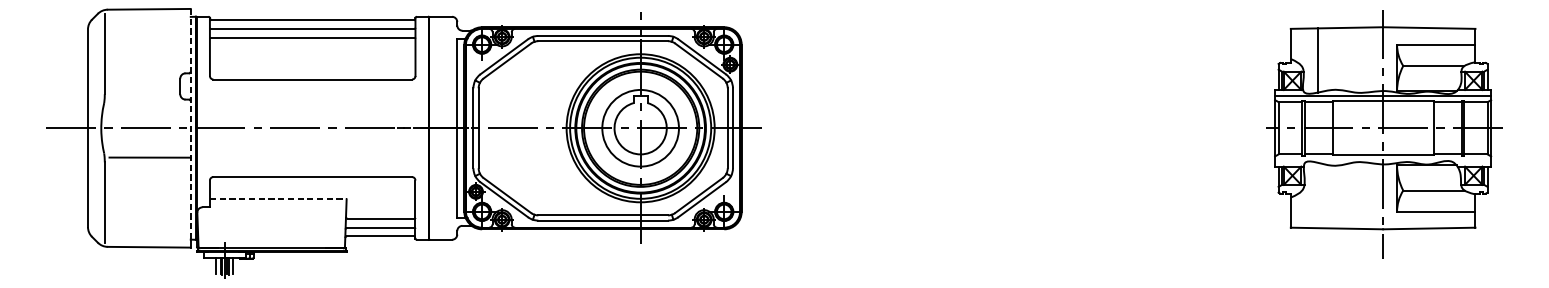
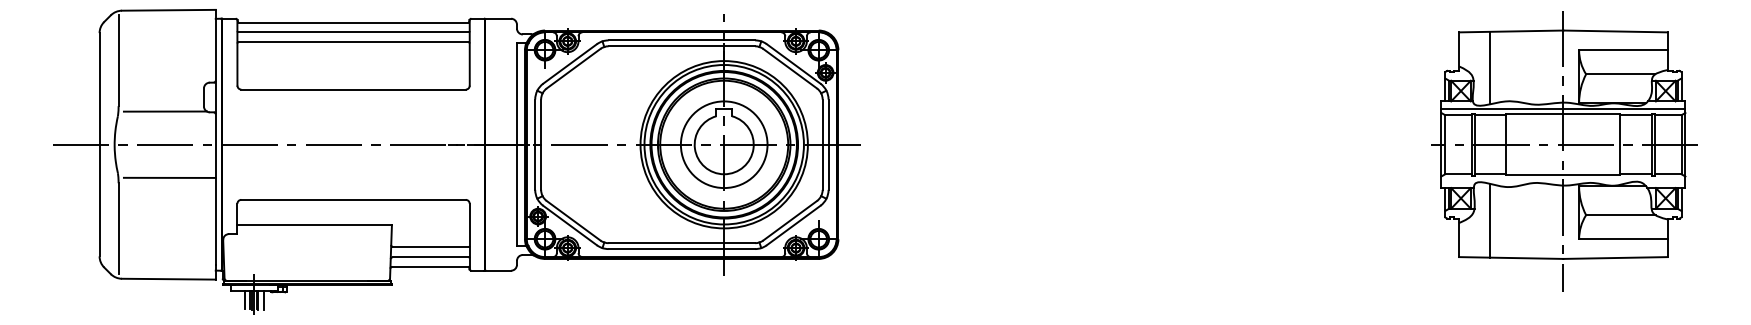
line: (146, 98) -> (165, 111), added
line: (190, 121) -> (215, 137), dashed -> solid
line: (1317, 195) -> (1489, 220), added
line: (279, 199) -> (315, 225), dashed -> solid

